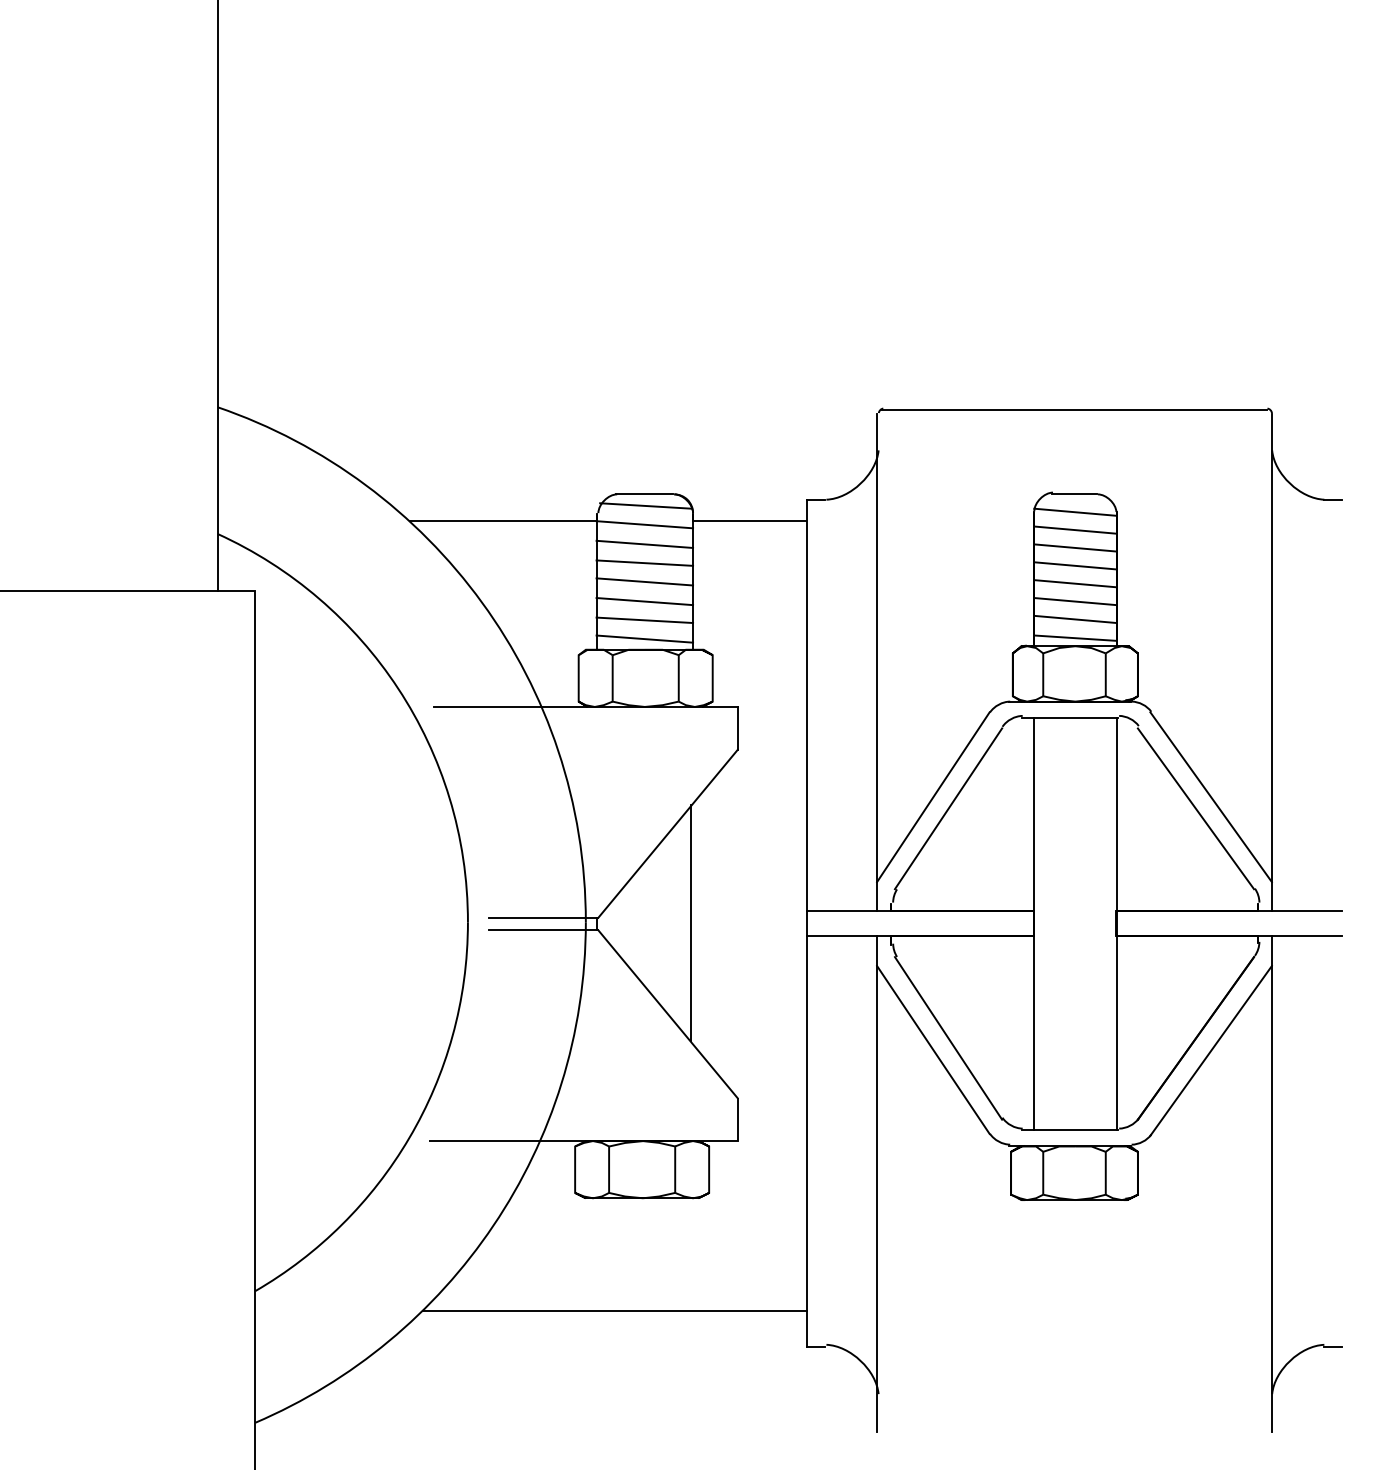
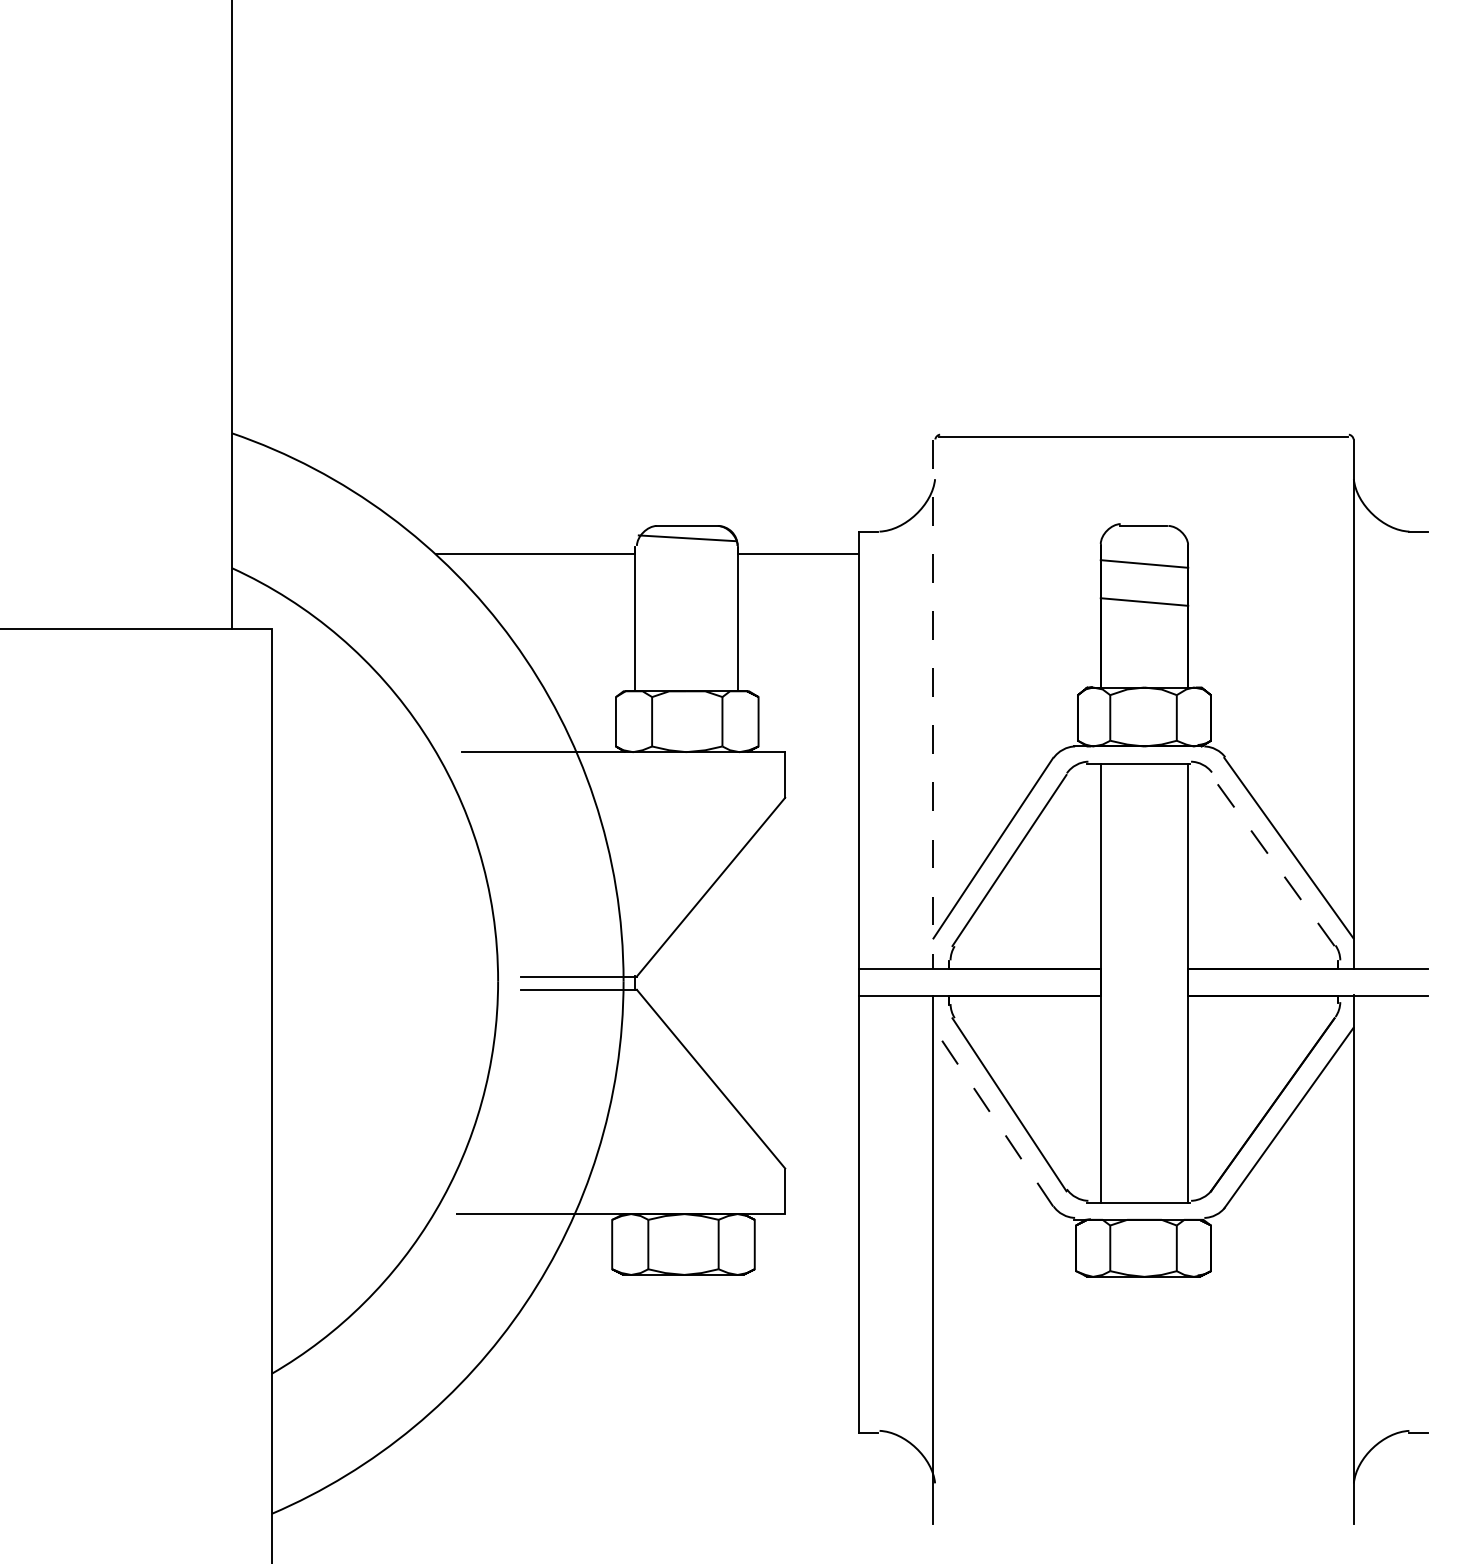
line: (1075, 511) -> (1144, 544), removed
line: (644, 524) -> (685, 558), removed
line: (644, 544) -> (685, 579), removed
line: (1075, 547) -> (1144, 582), removed
line: (644, 563) -> (685, 599), removed
line: (644, 581) -> (685, 618), removed
line: (1075, 583) -> (1144, 620), removed
line: (644, 601) -> (685, 639), removed
line: (1075, 601) -> (1144, 639), removed
line: (1075, 618) -> (1144, 658), removed
line: (644, 619) -> (685, 659), removed
line: (1075, 637) -> (1144, 678), removed
line: (644, 638) -> (685, 679), removed
line: (877, 663) -> (933, 705), solid -> dashed
line: (1195, 808) -> (1272, 860), solid -> dashed
line: (691, 922) -> (735, 981), removed
line: (933, 1050) -> (993, 1117), solid -> dashed
line: (614, 1310) -> (654, 1394), removed

